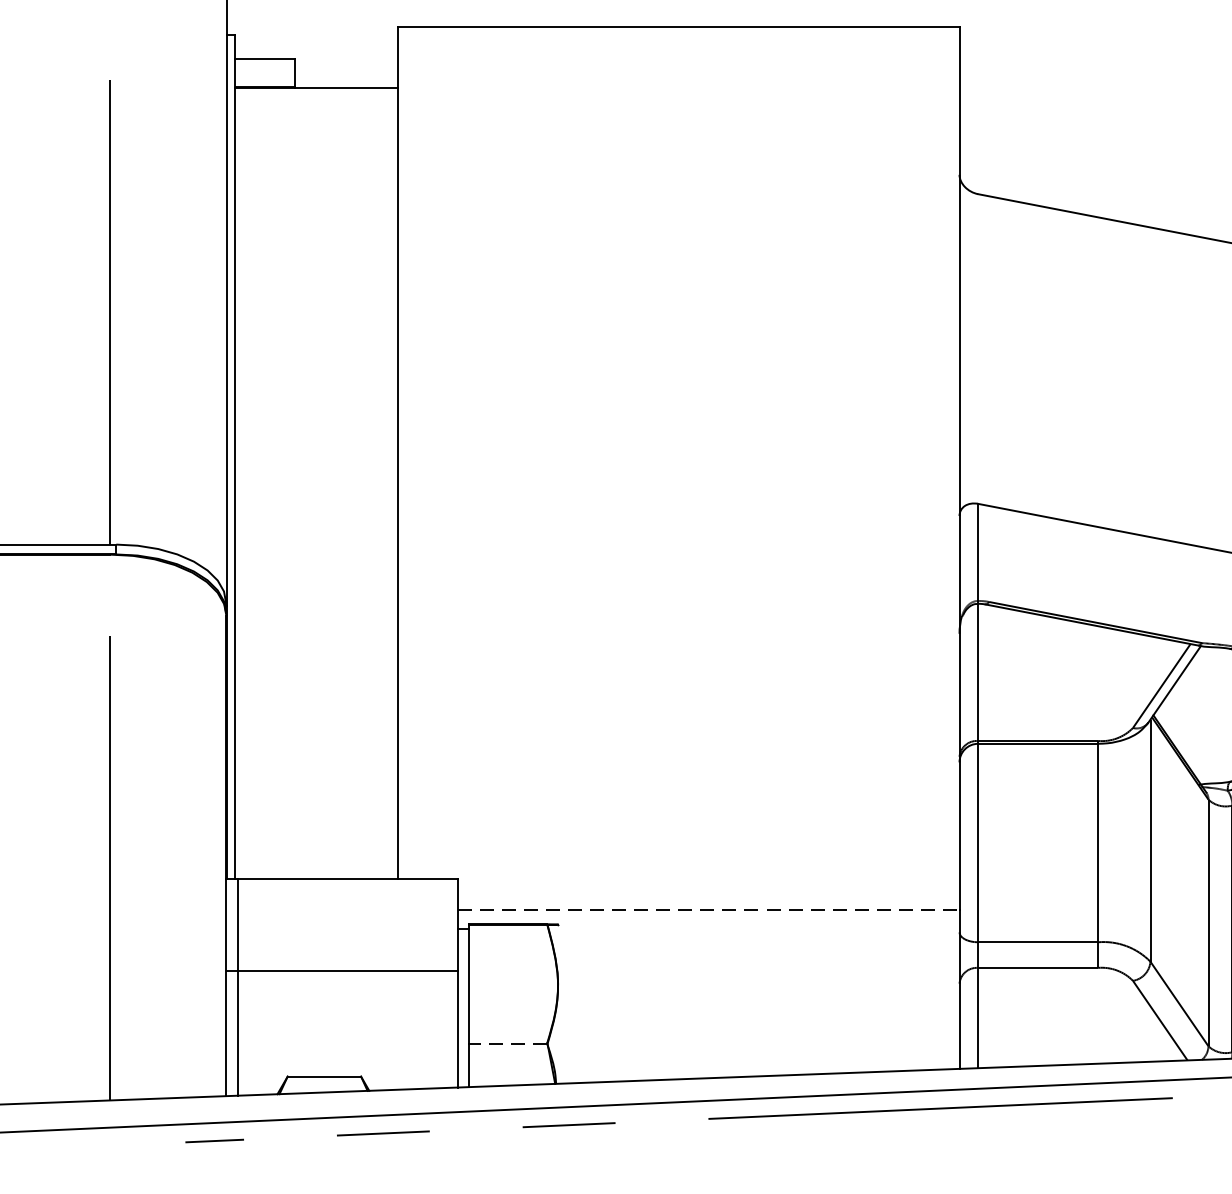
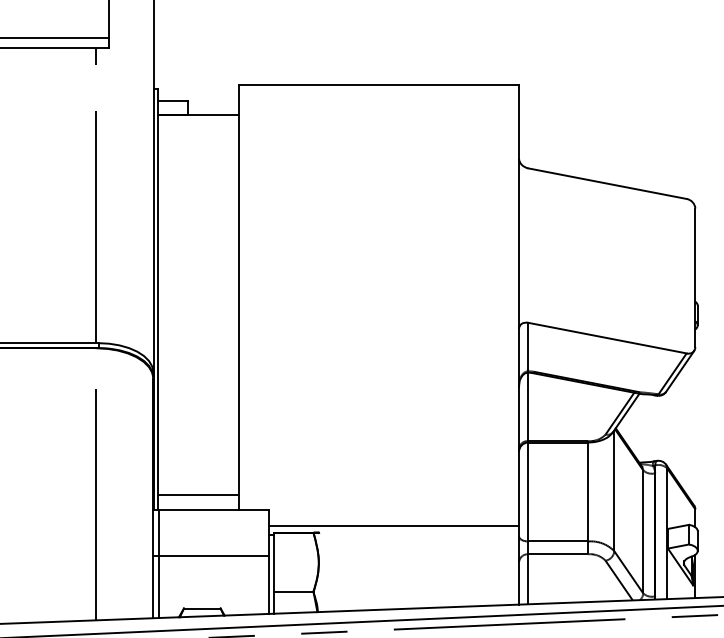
line: (314, 850) -> (197, 495), added
line: (709, 910) -> (394, 525), dashed -> solid
line: (507, 1044) -> (293, 592), dashed -> solid

